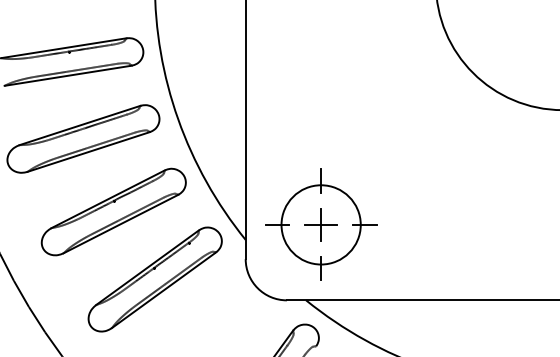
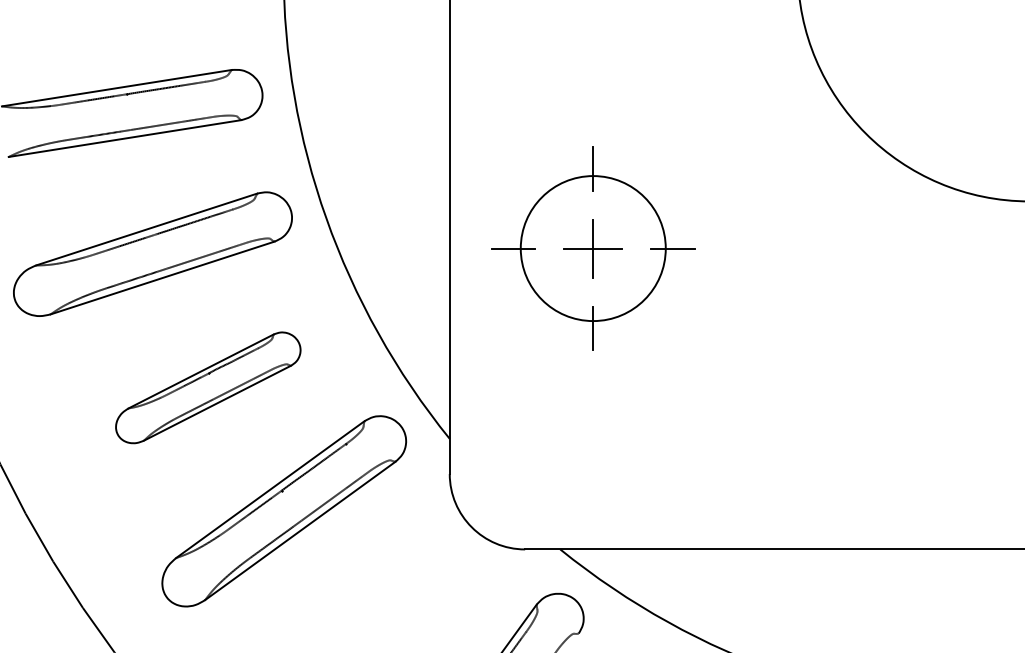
part: (113, 211) -> (207, 386), size x0.7
part: (321, 224) -> (593, 247), moved

